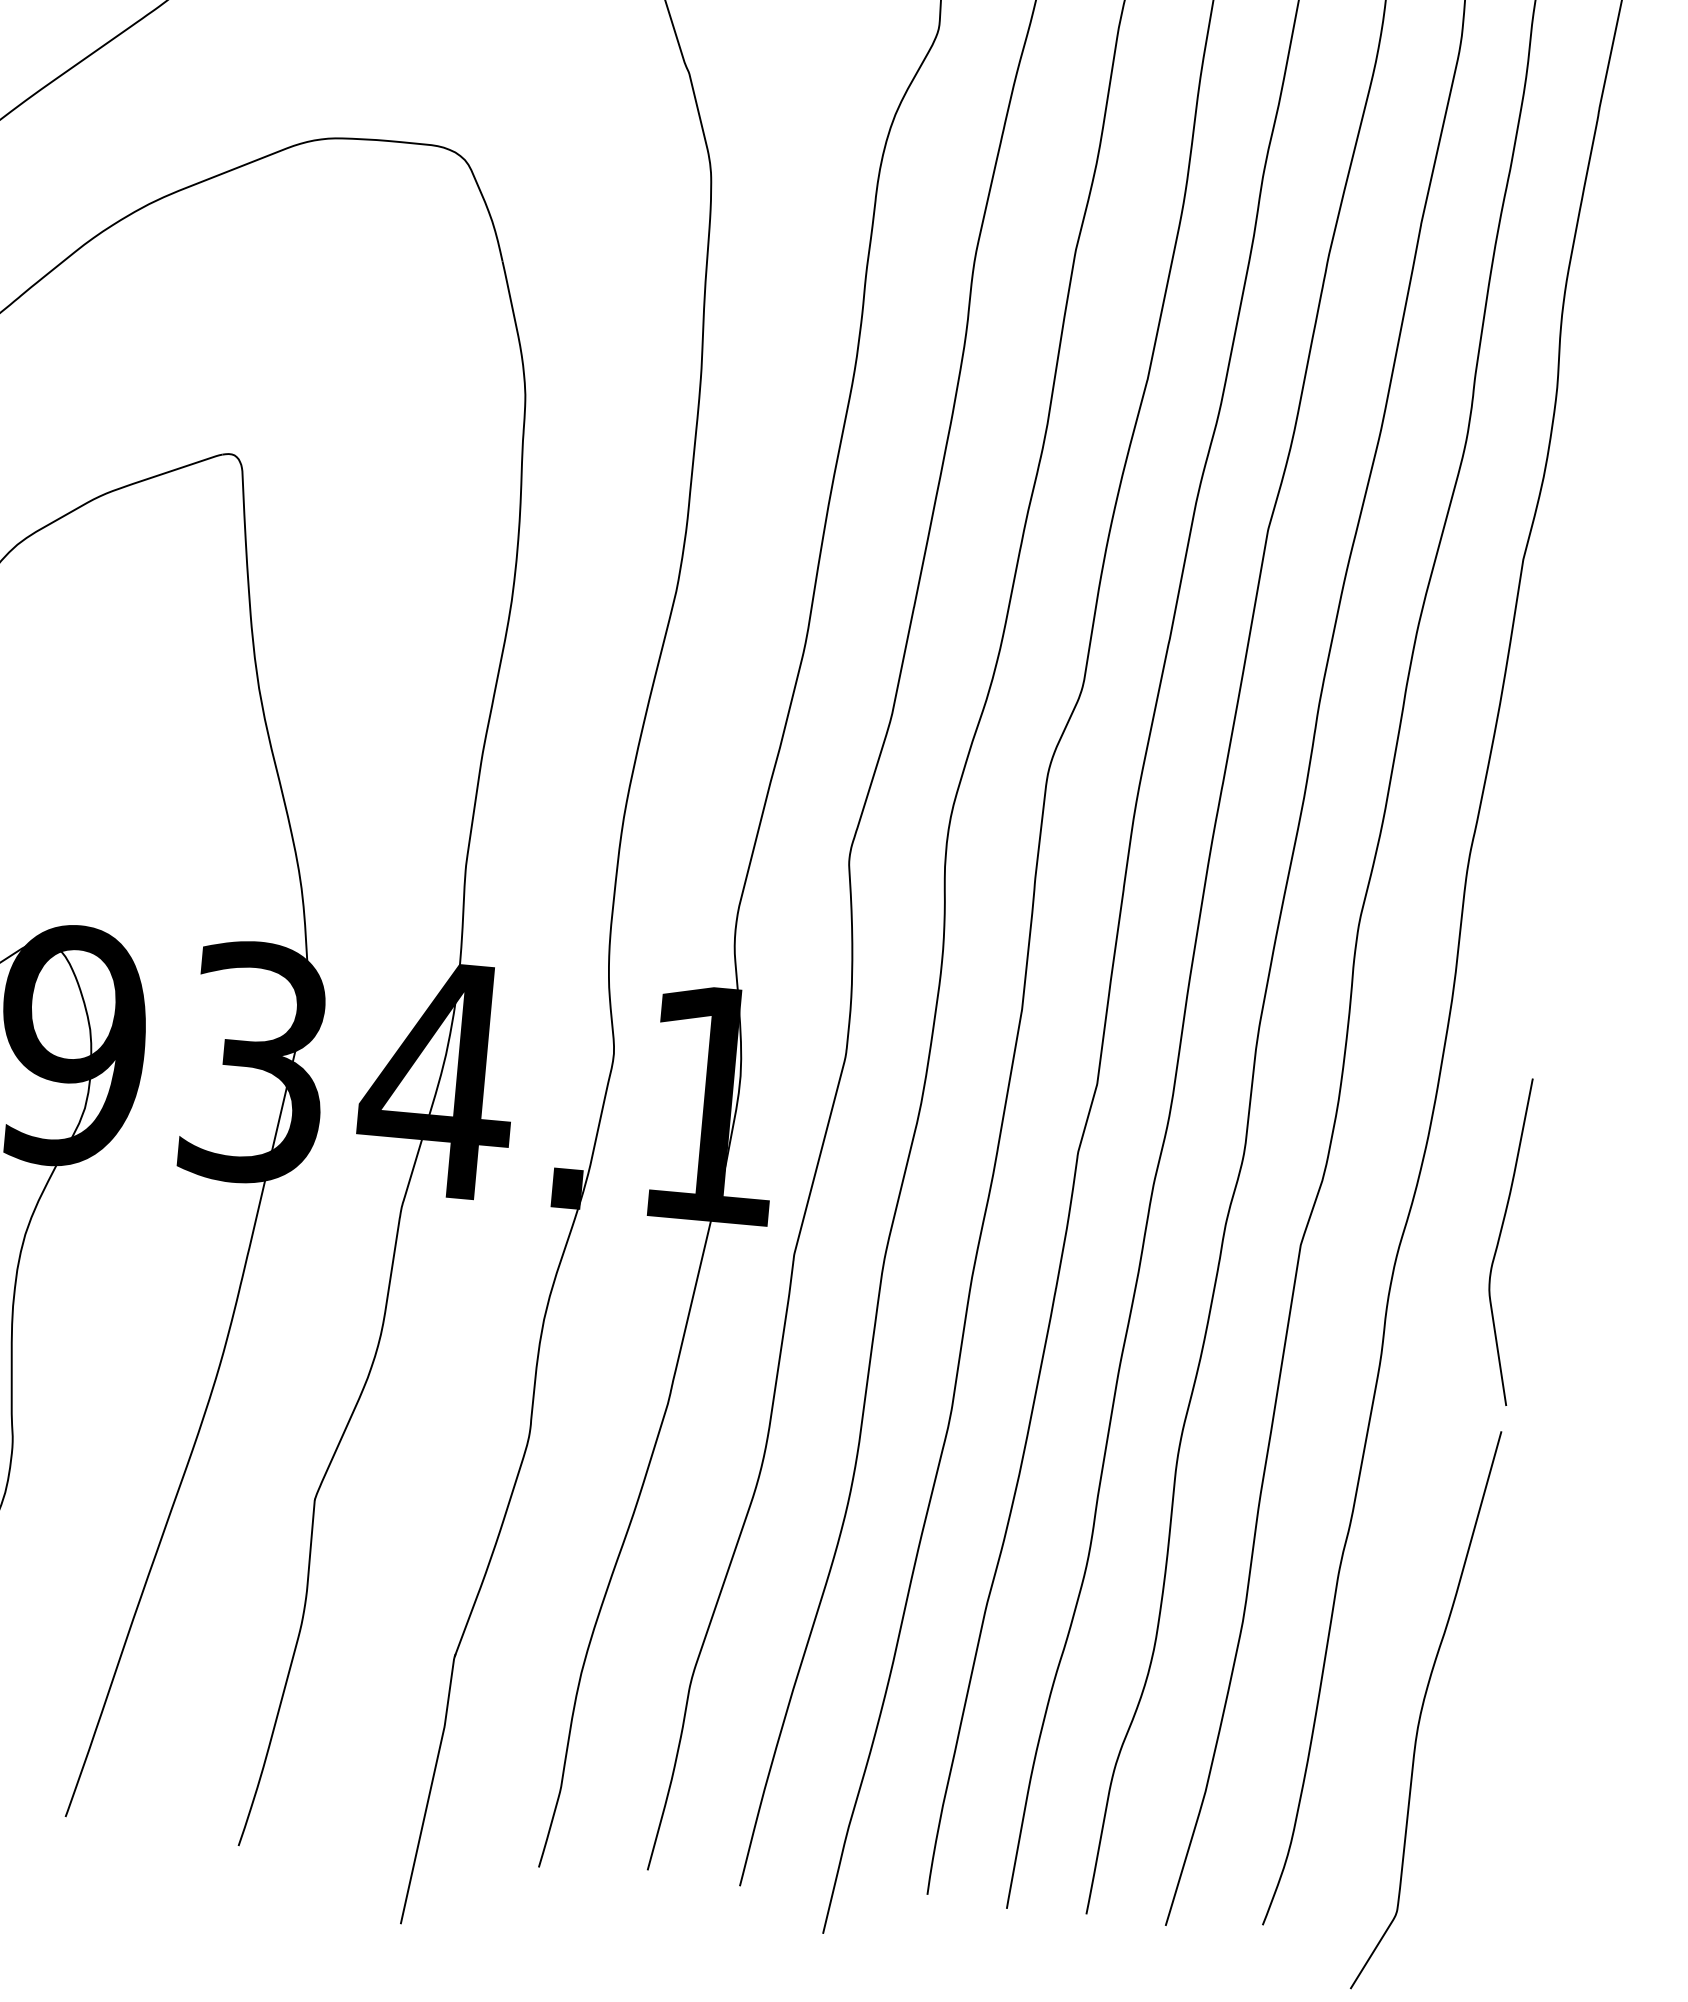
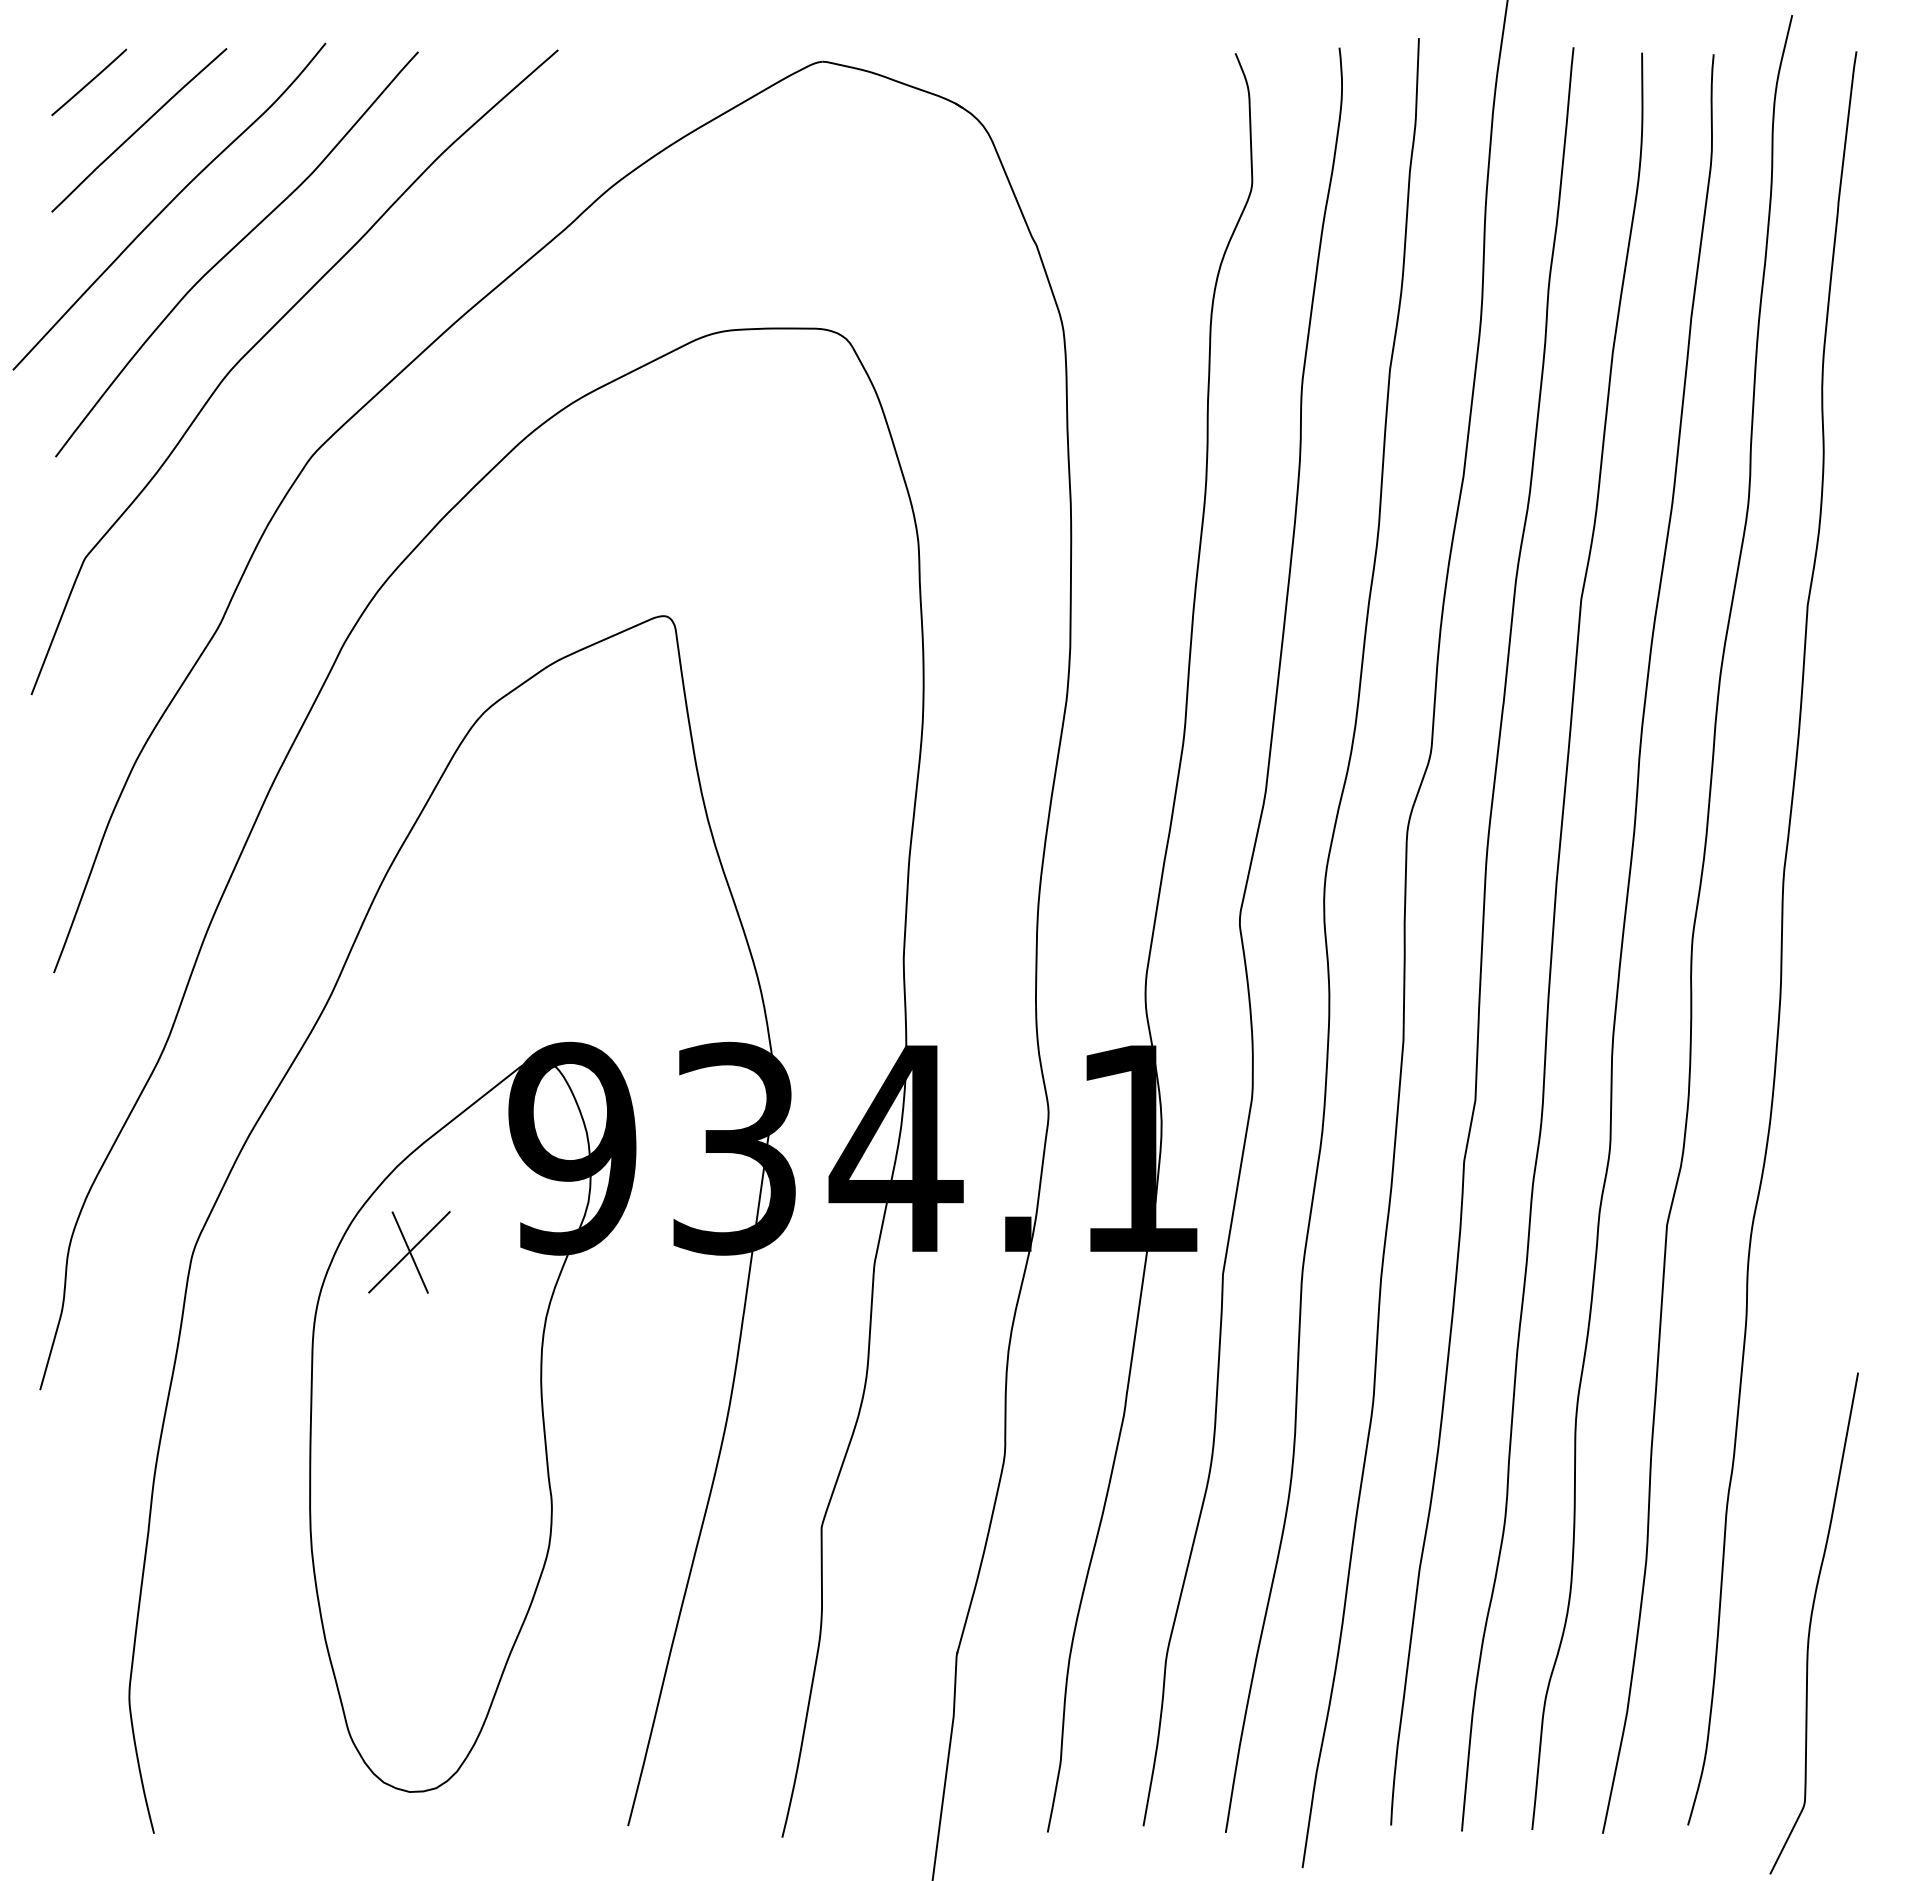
curve: (1499, 1239) -> (1841, 1204), removed

